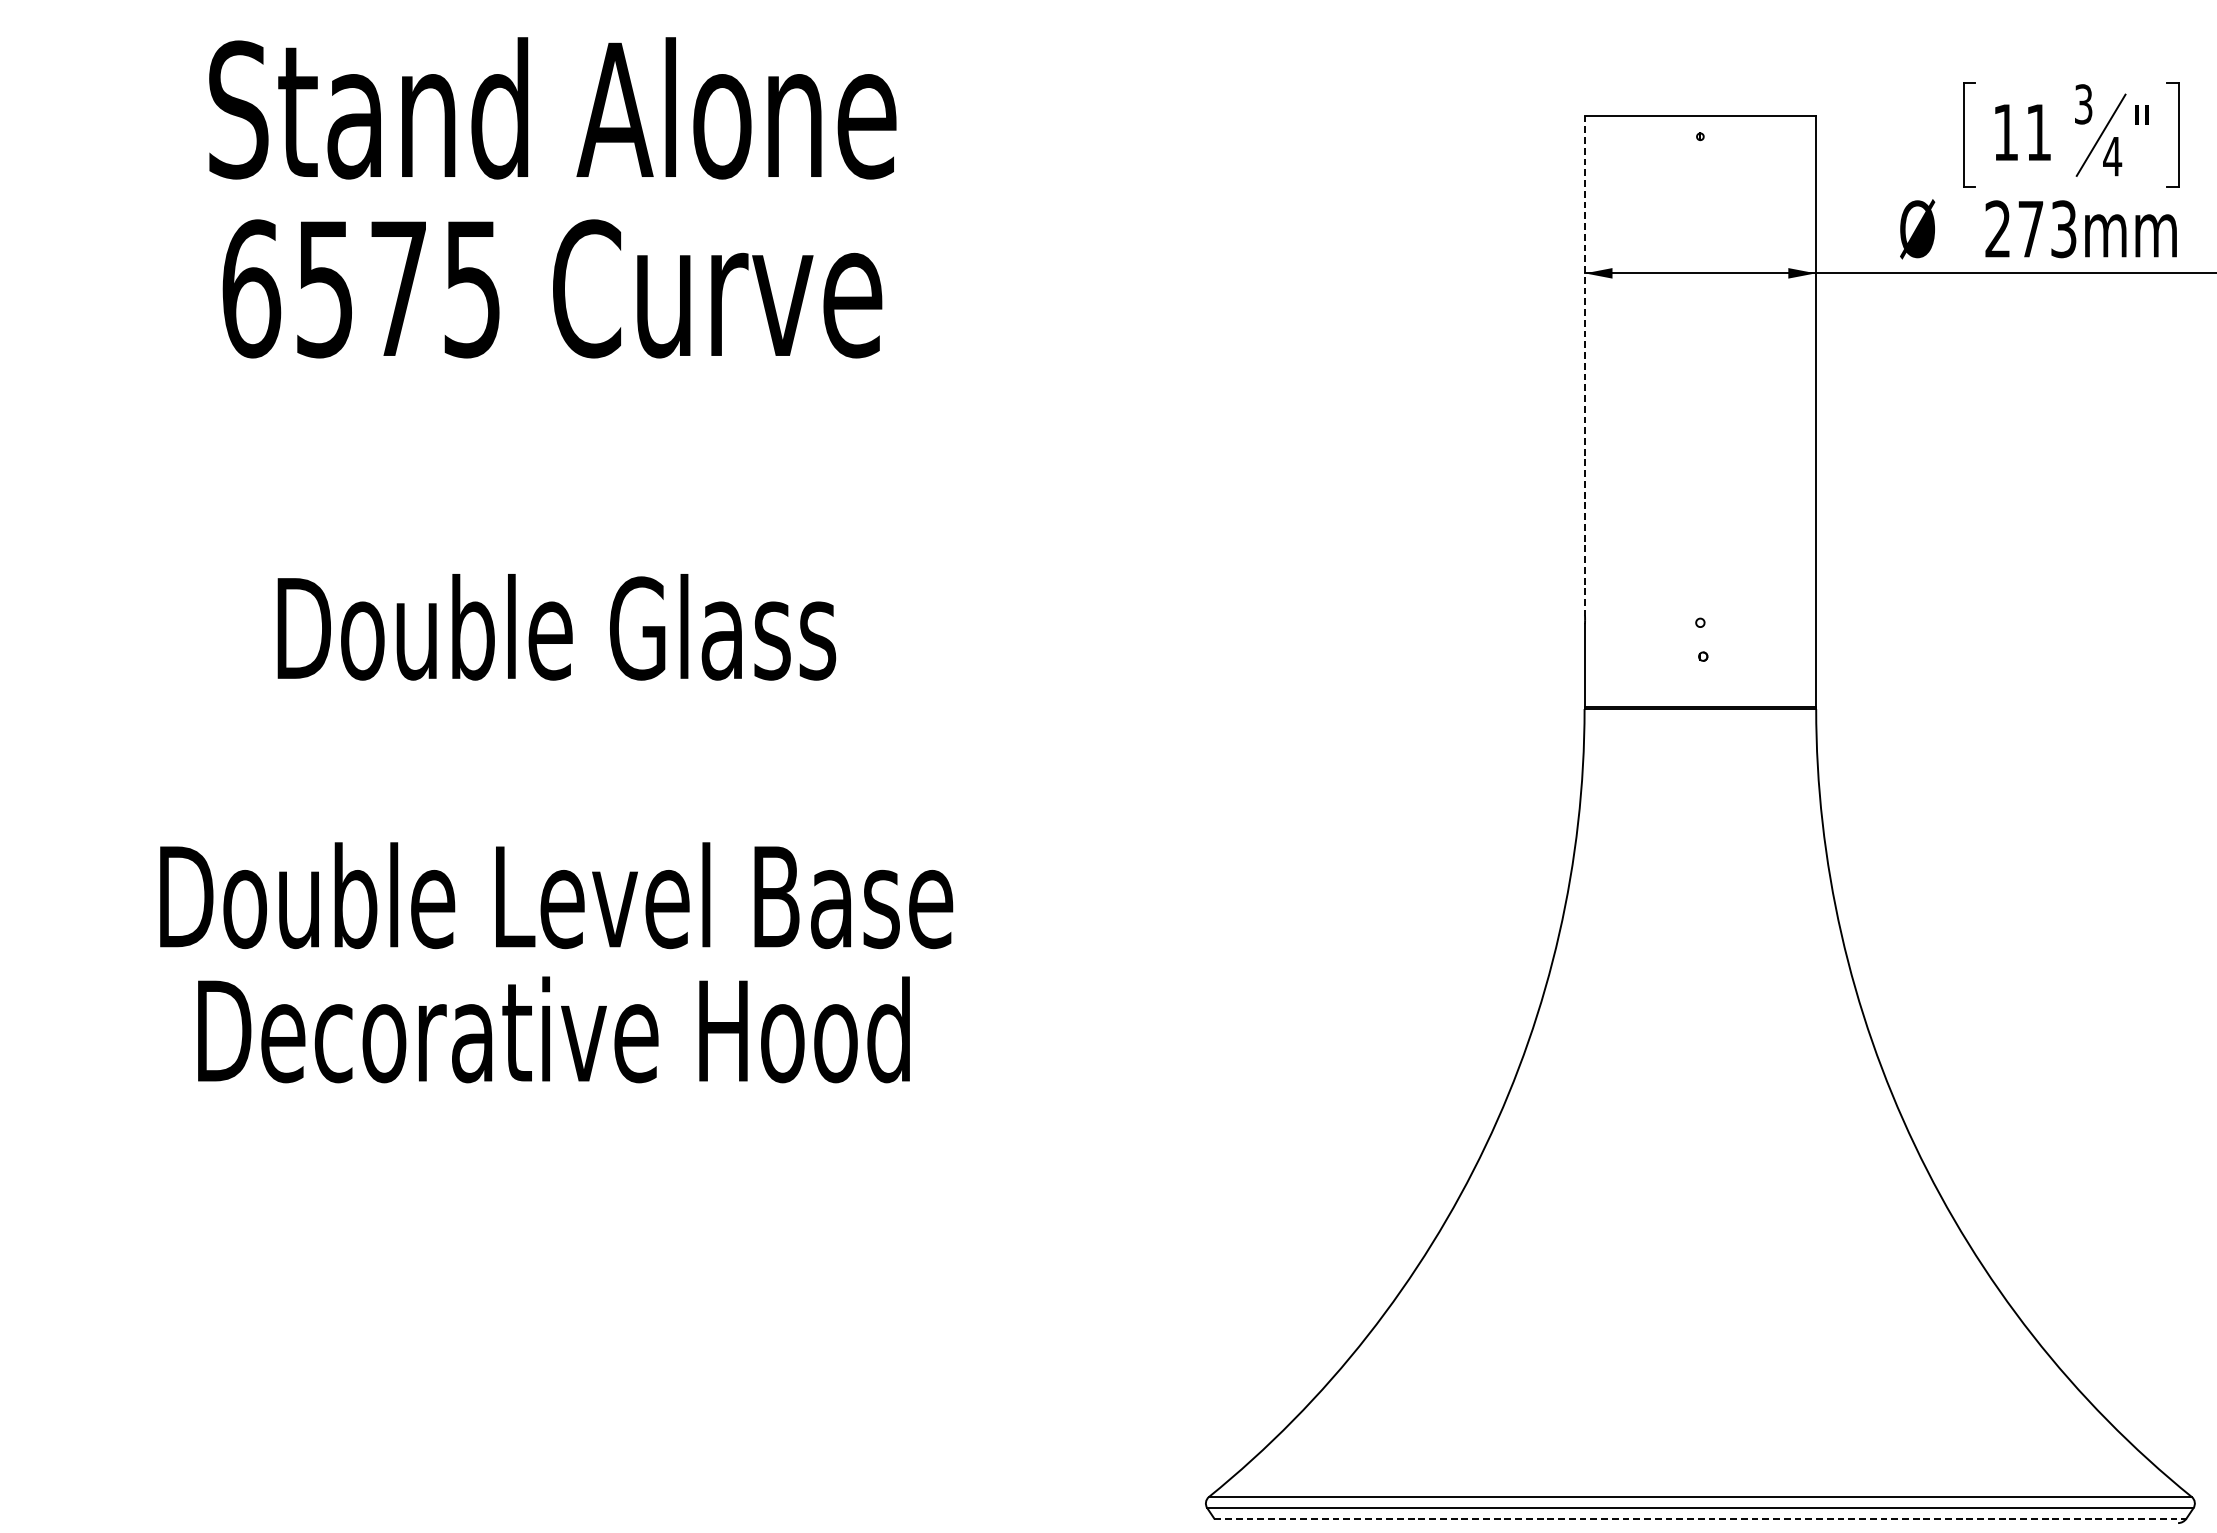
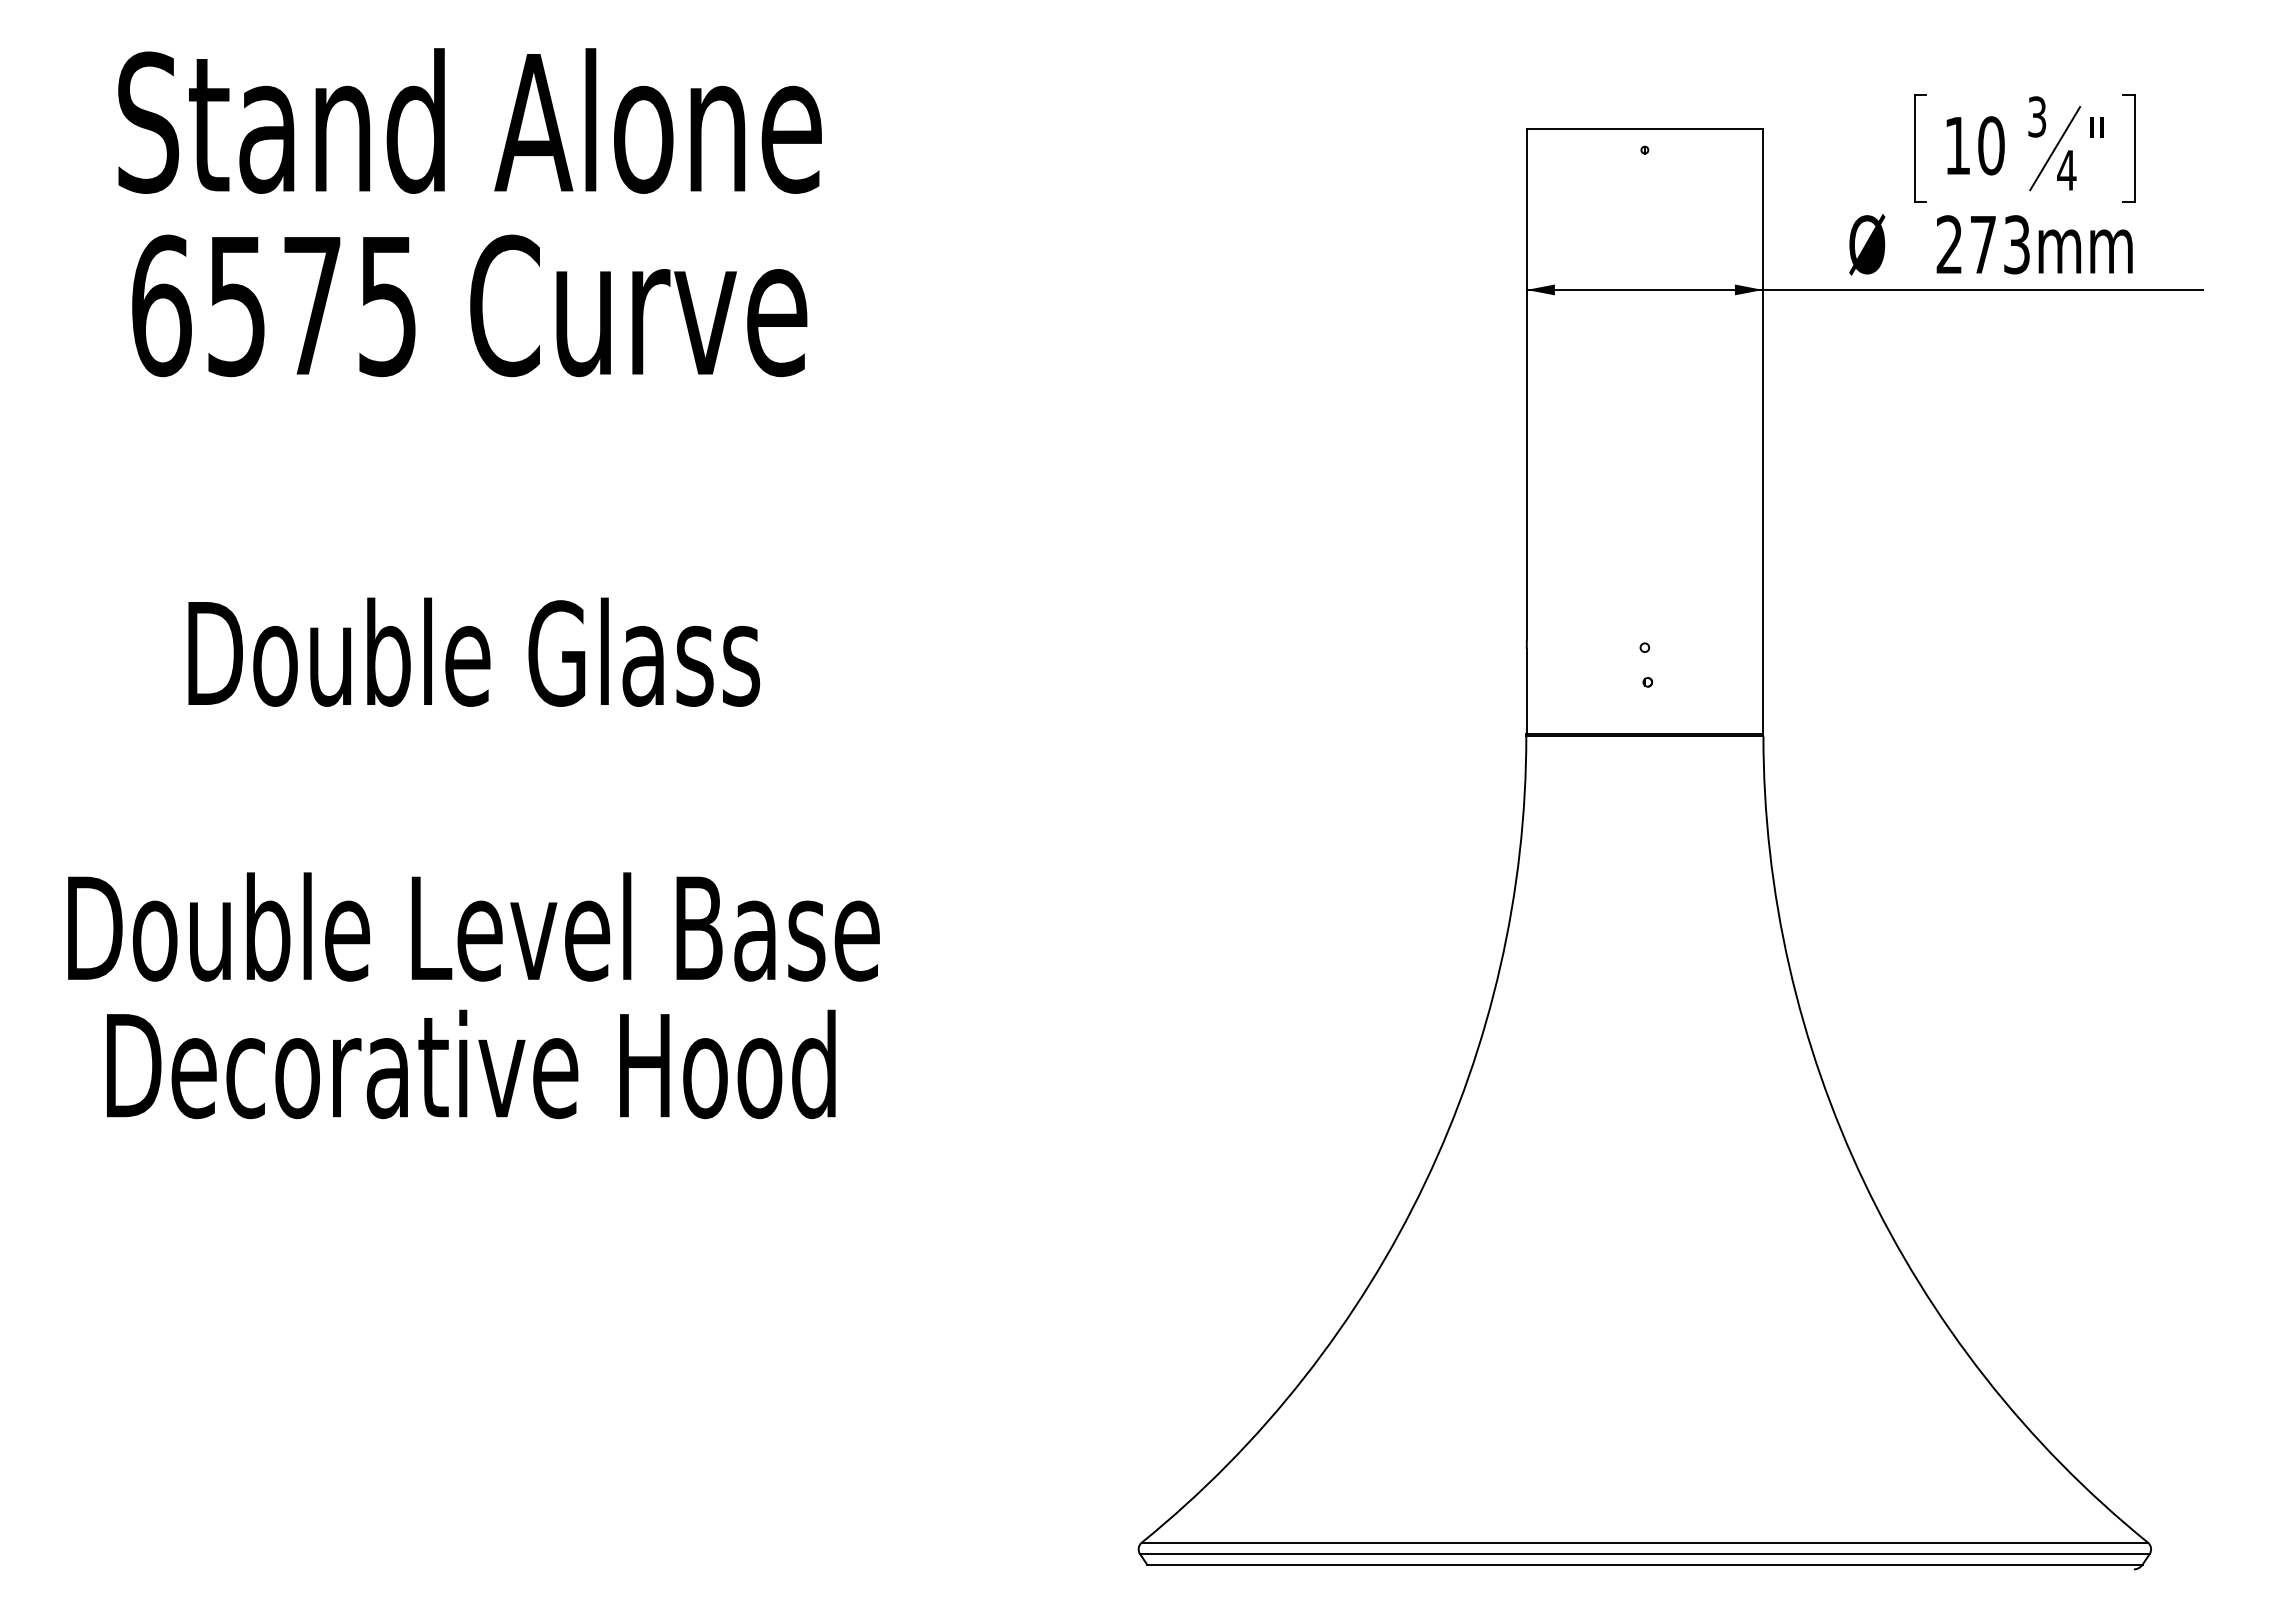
text: (2038, 132) -> (1991, 145), 11 -> 10
line: (1584, 365) -> (1526, 384), dashed -> solid
line: (1700, 1518) -> (1644, 1564), dashed -> solid

